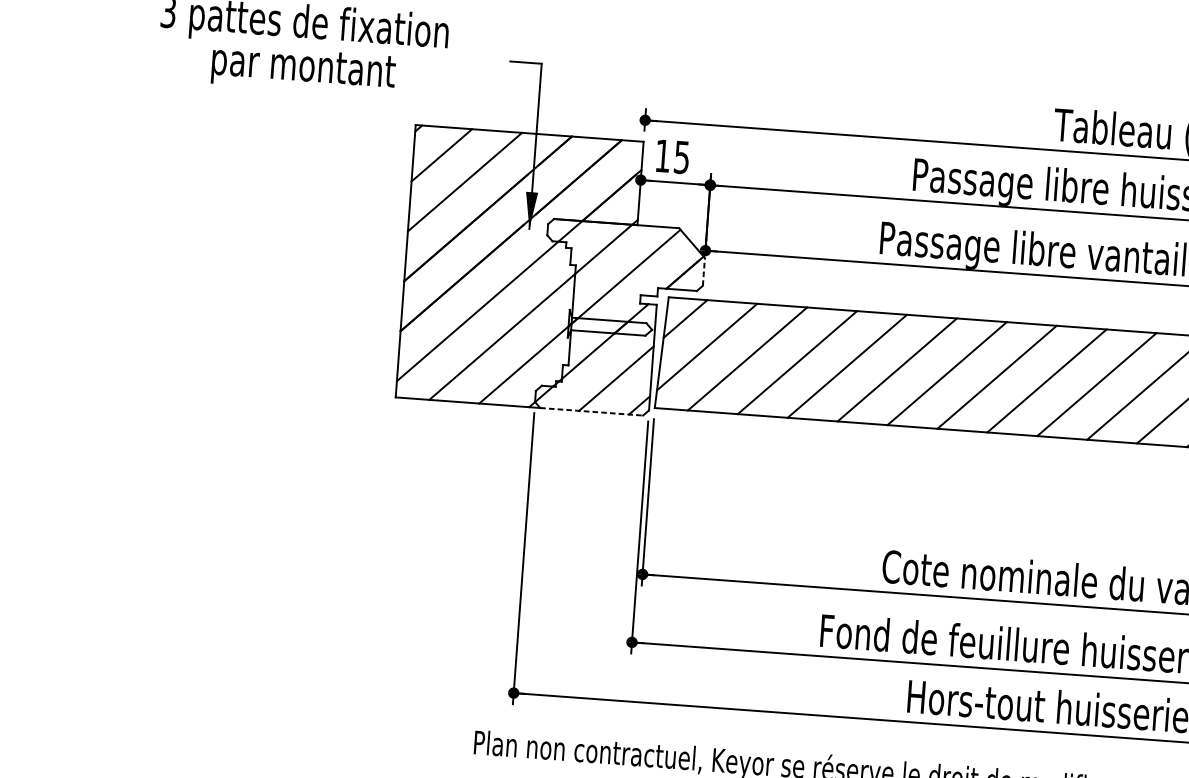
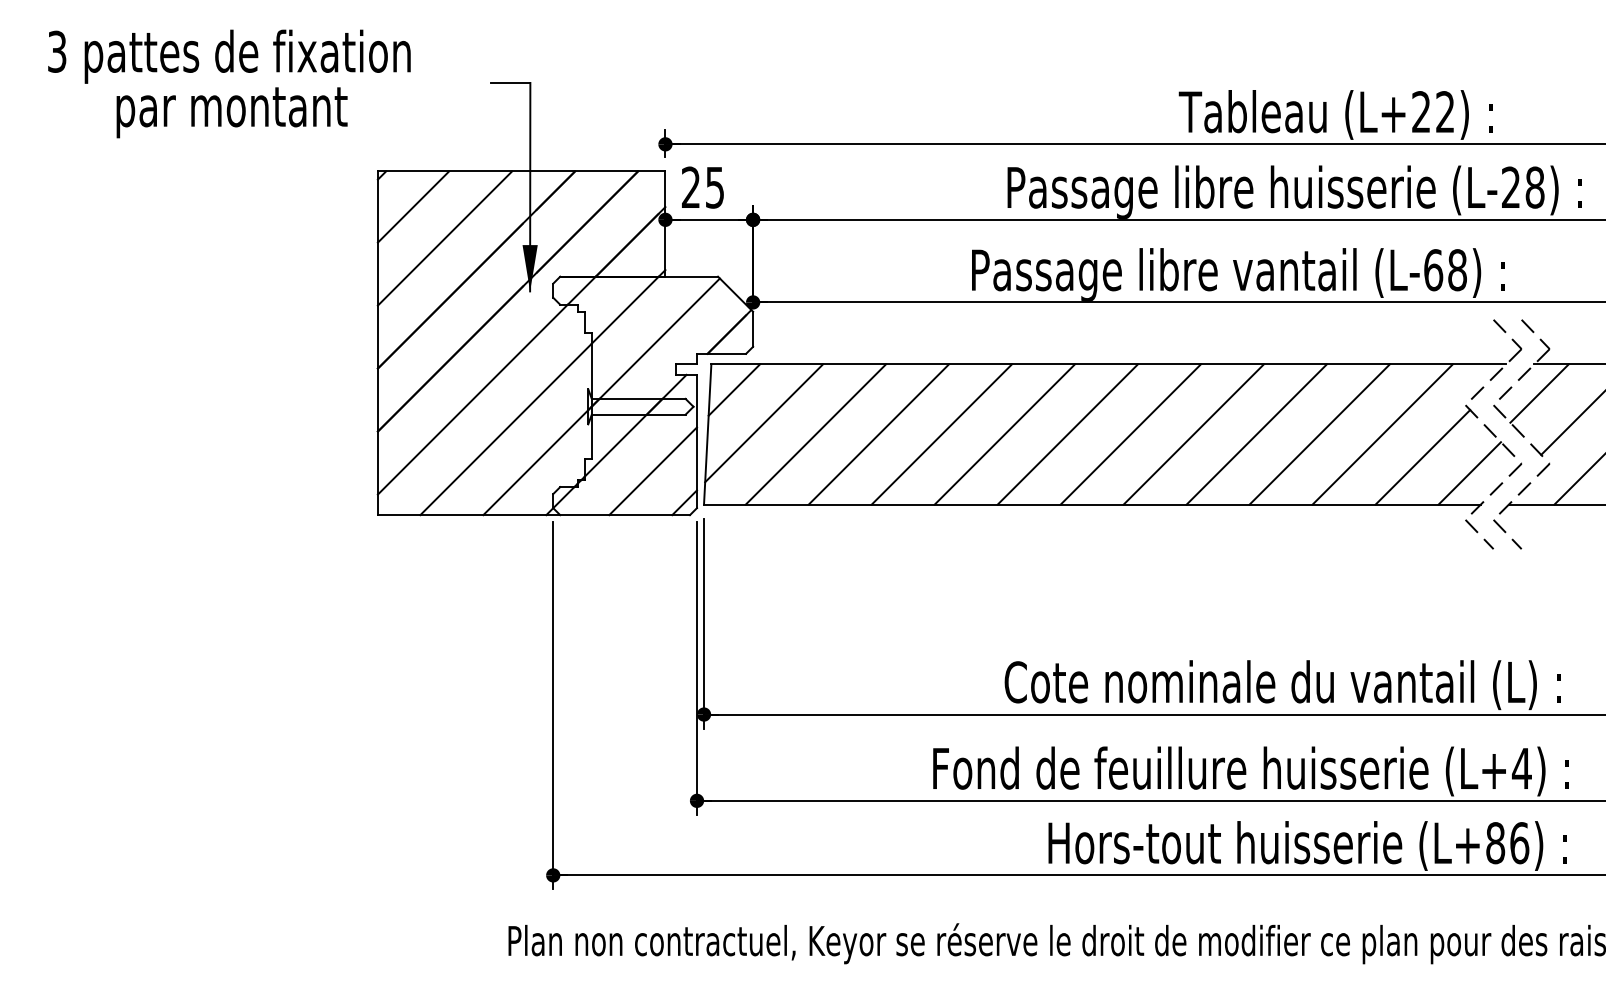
text: (662, 155) -> (690, 186), 15 -> 25
line: (704, 272) -> (753, 329), dashed -> solid
line: (591, 412) -> (625, 515), dashed -> solid

